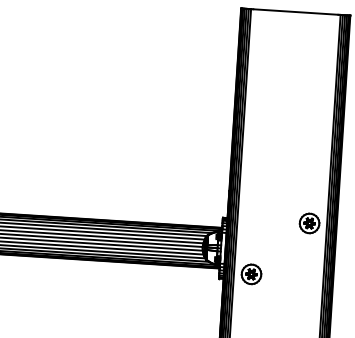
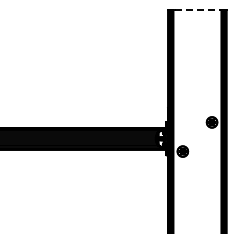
line: (295, 12) -> (197, 10), solid -> dashed

